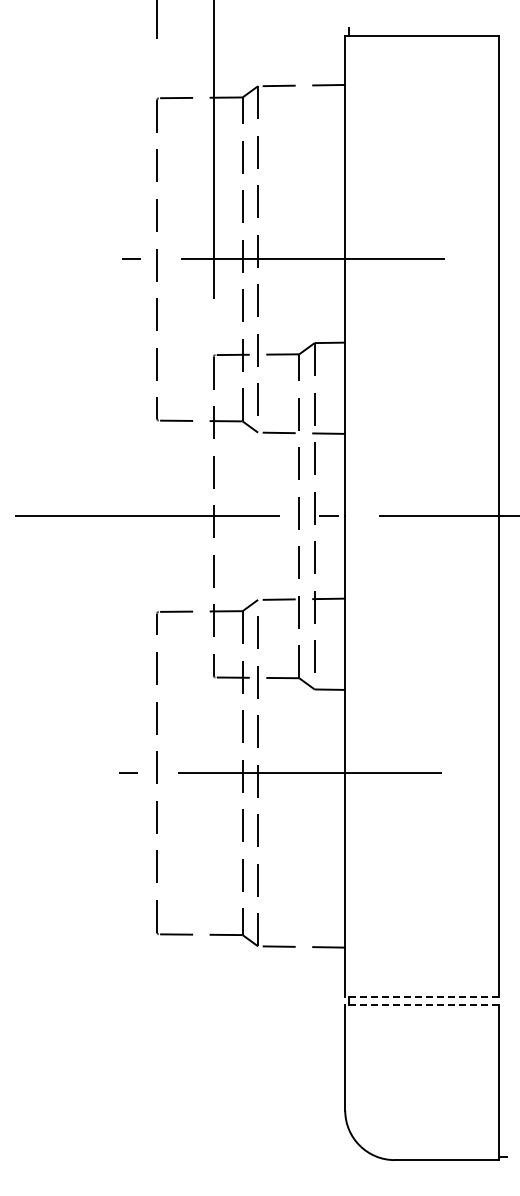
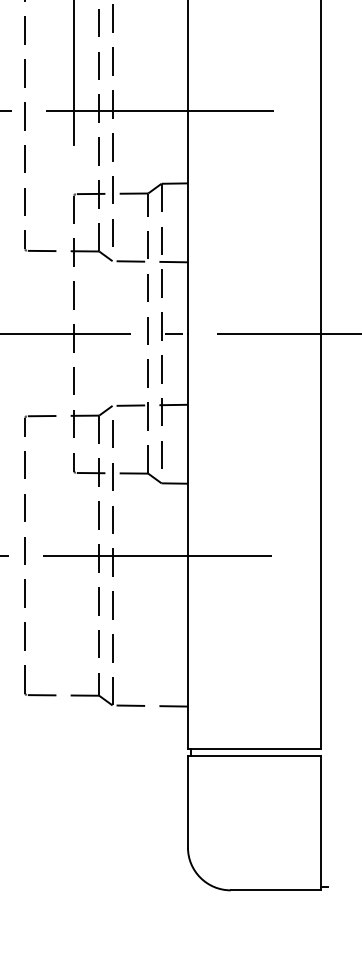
line: (421, 996) -> (253, 748), dashed -> solid
line: (421, 1004) -> (253, 755), dashed -> solid

